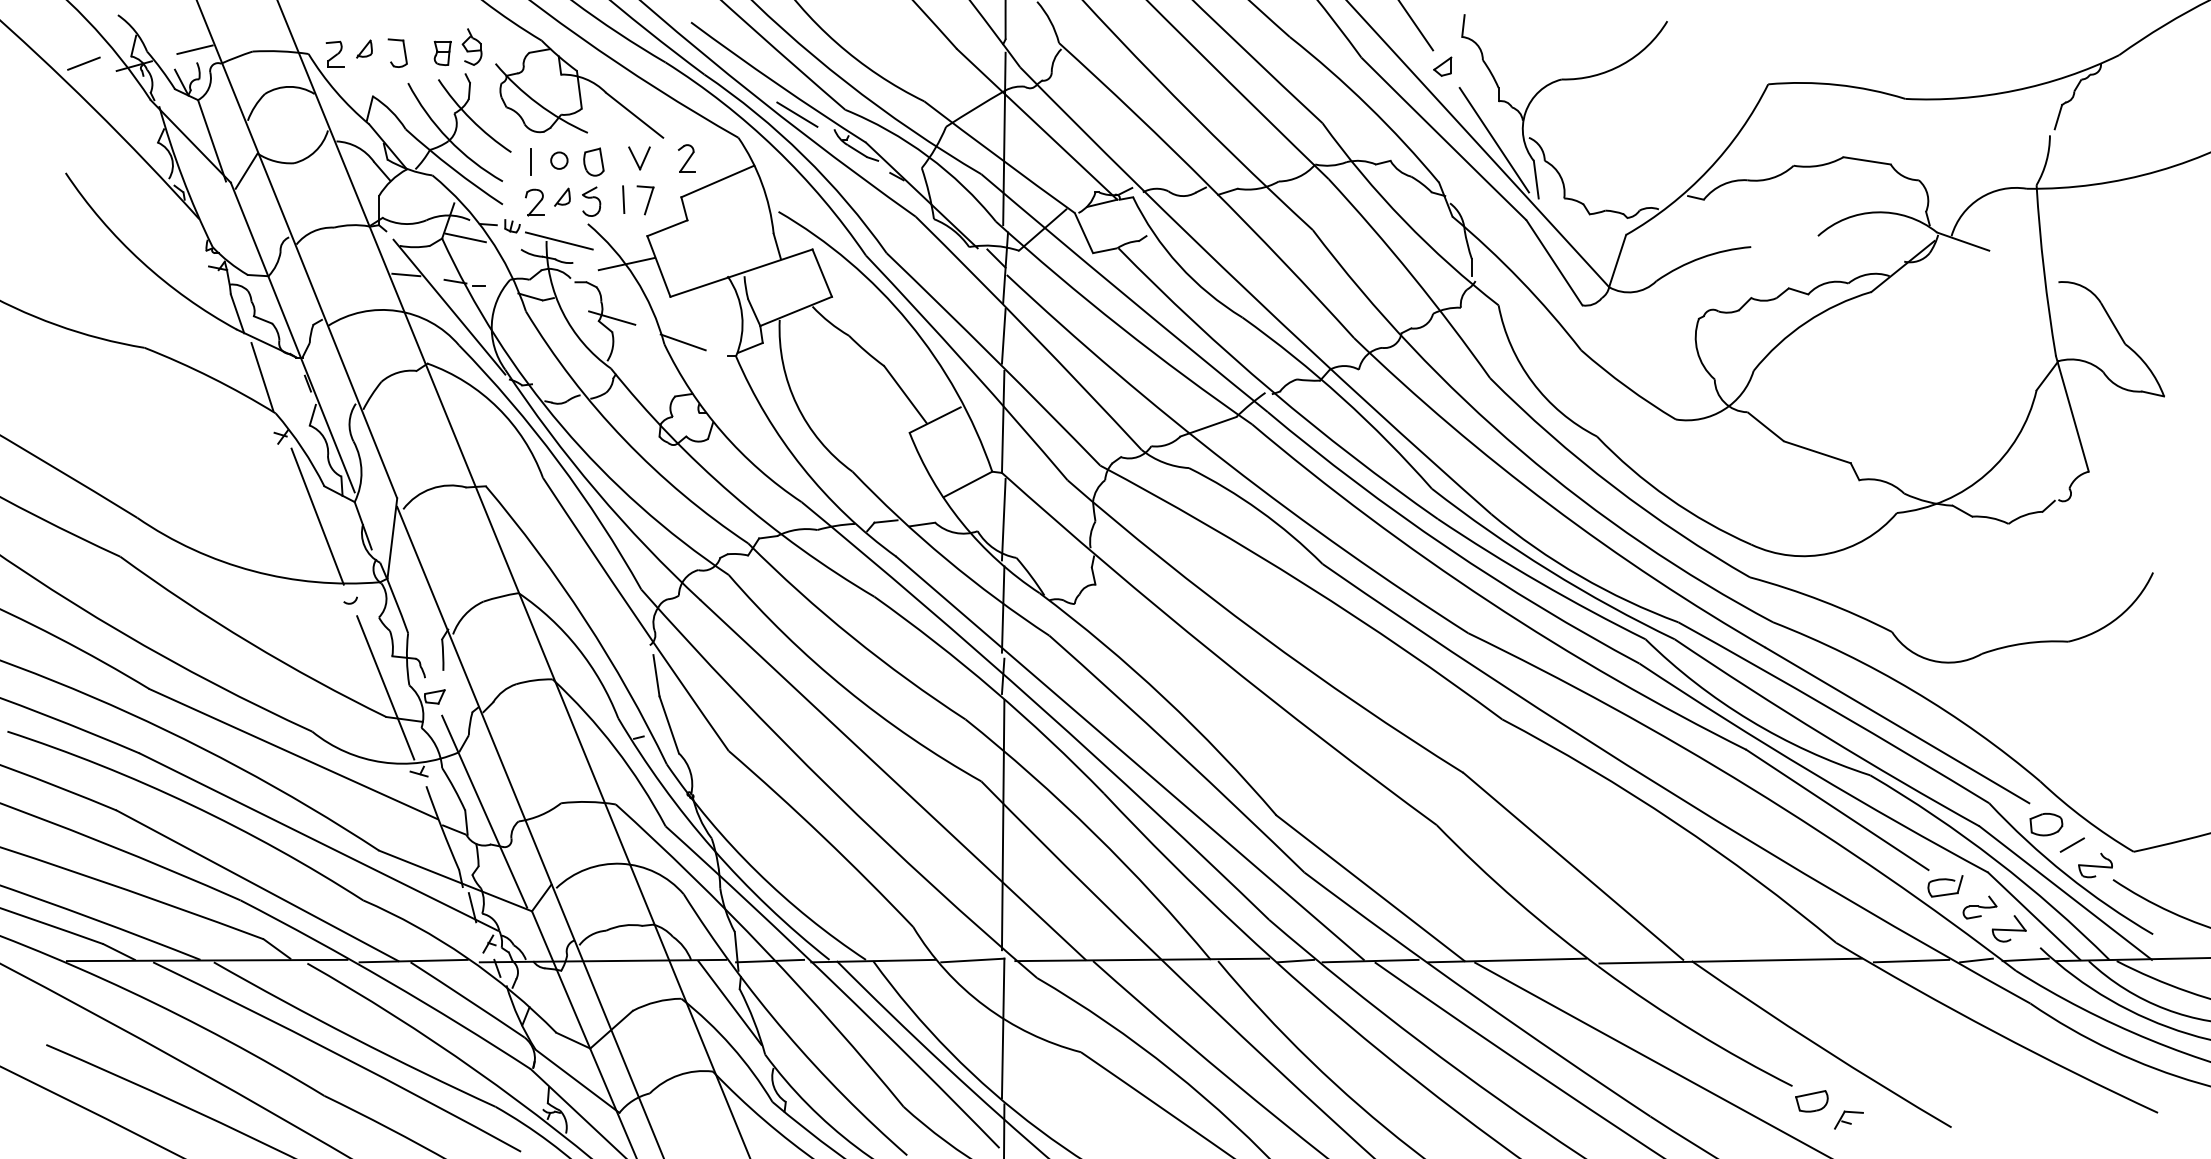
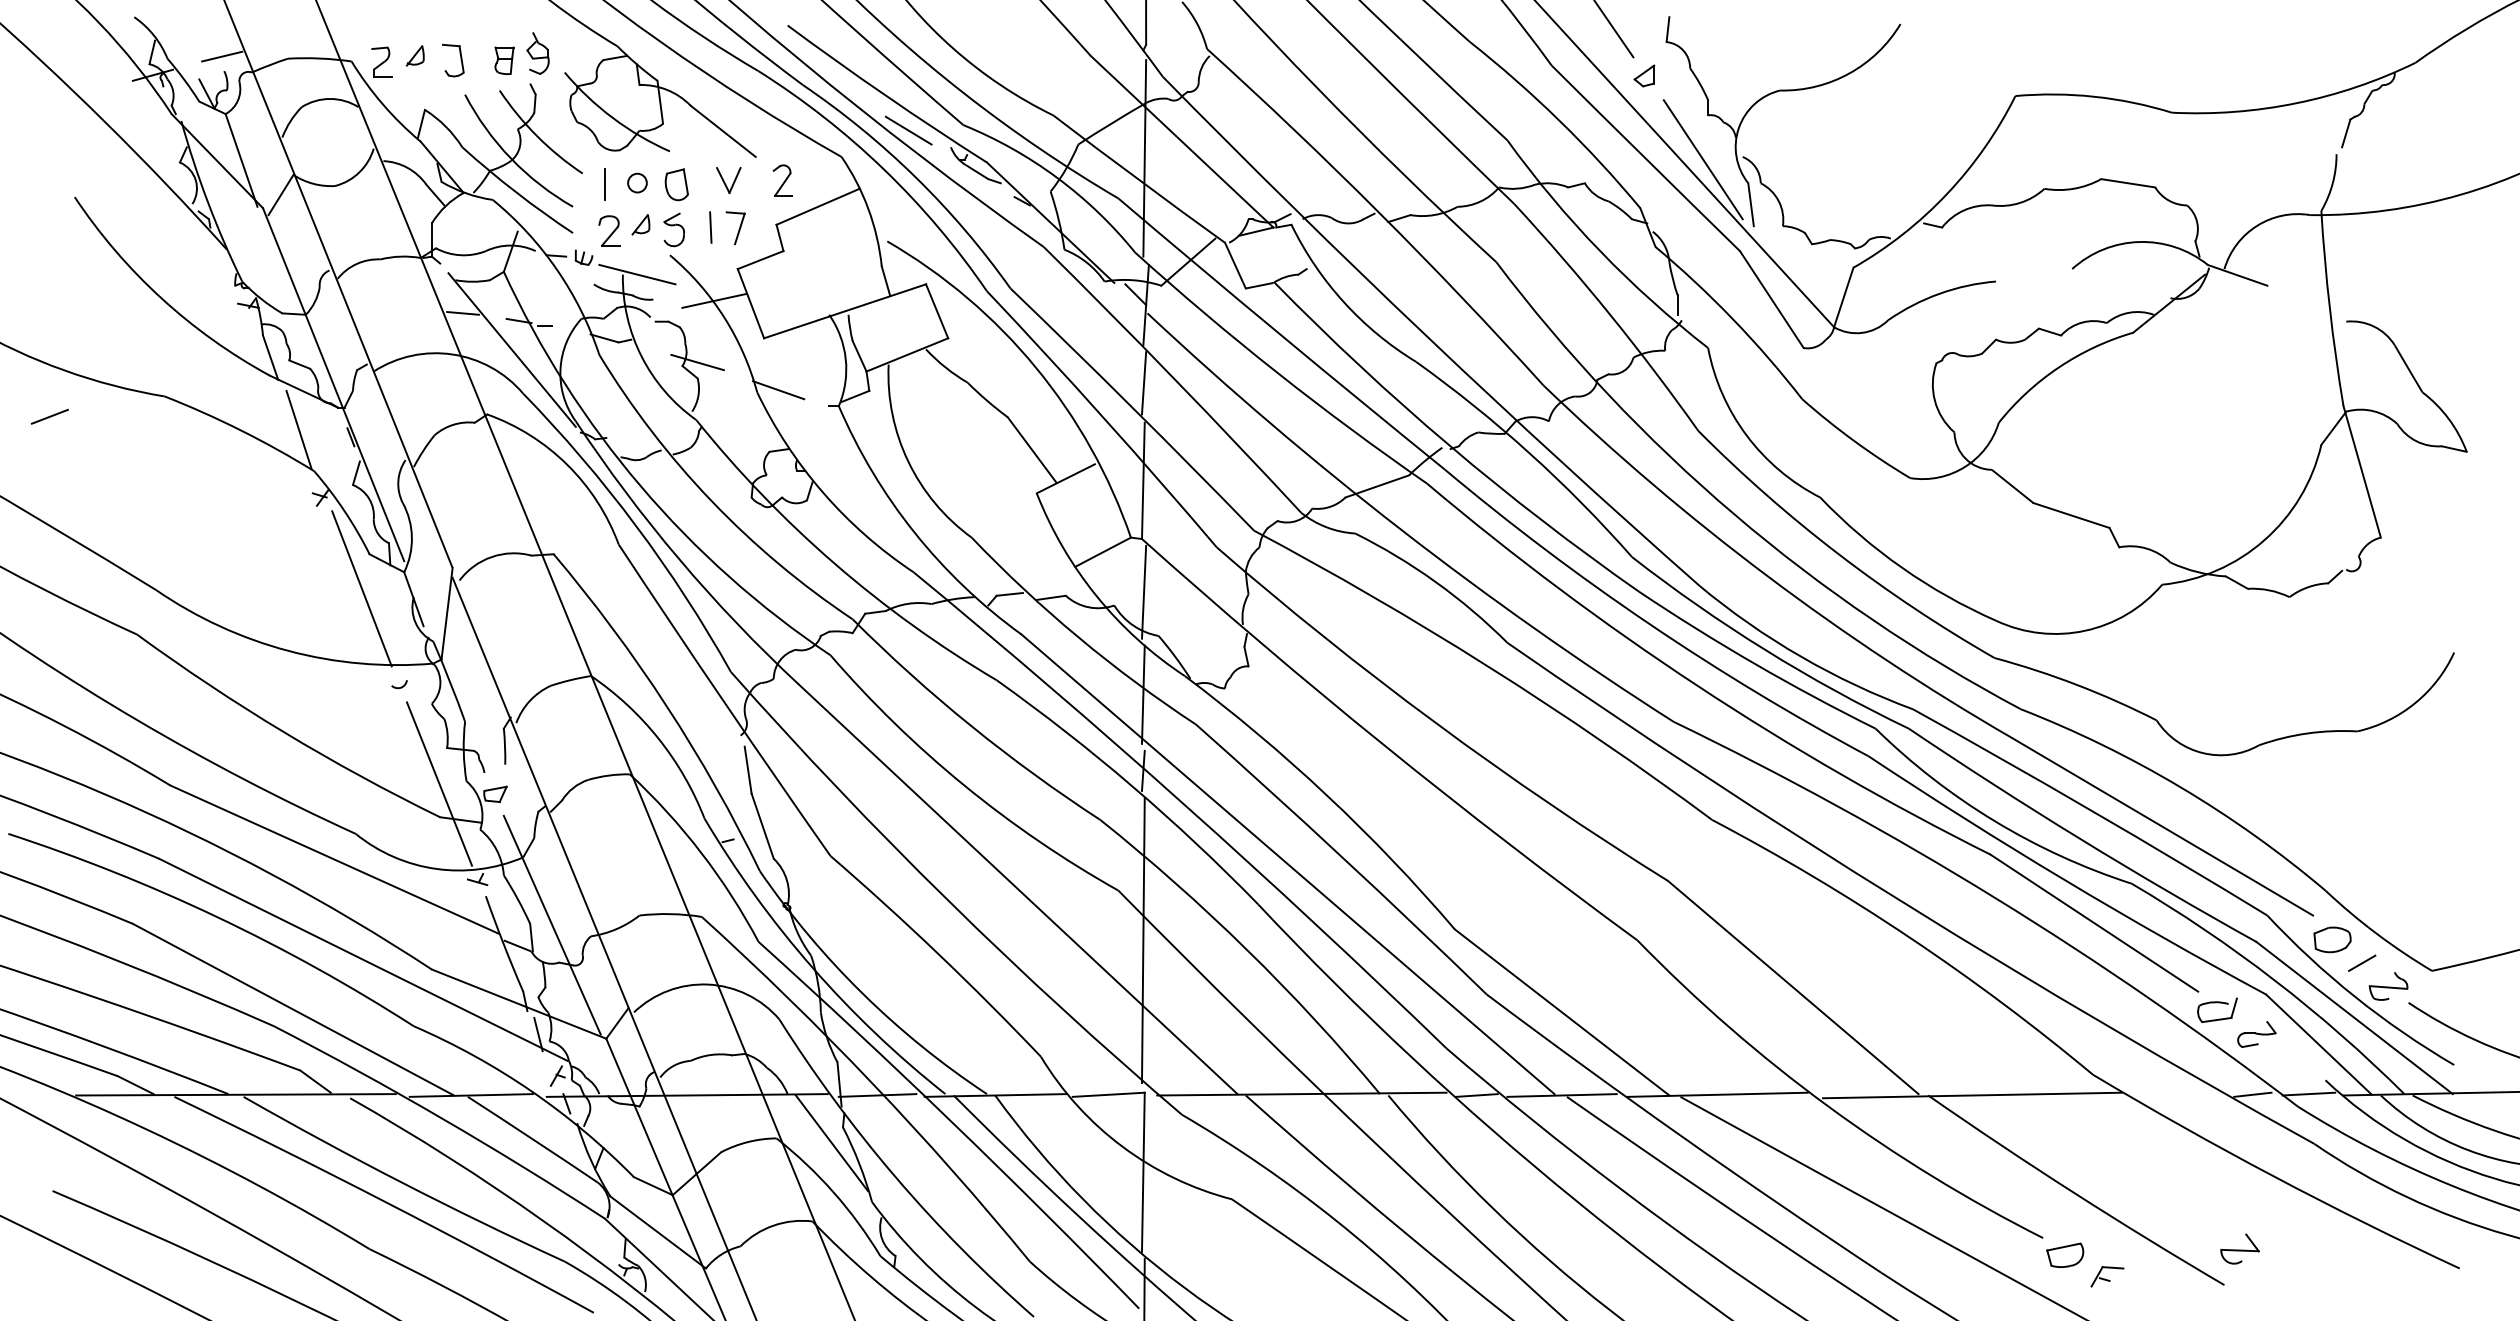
line: (83, 63) -> (49, 416), moved
line: (465, 237) -> (530, 270), removed
part: (2008, 928) -> (2239, 1248), moved
line: (1911, 960) -> (2178, 1094), removed

